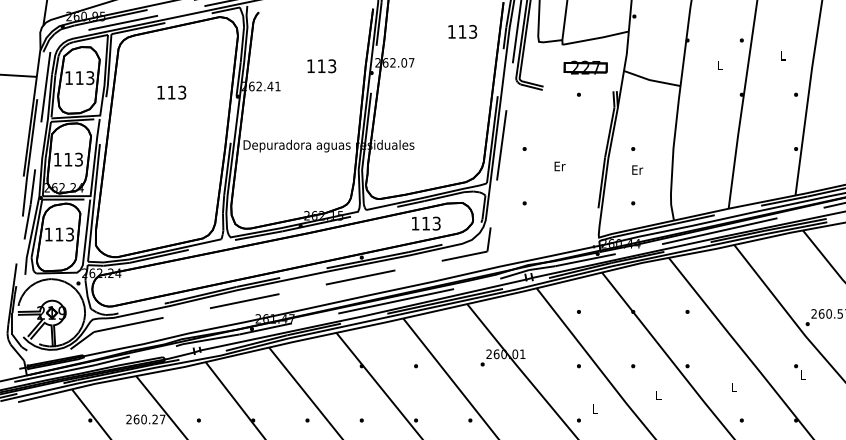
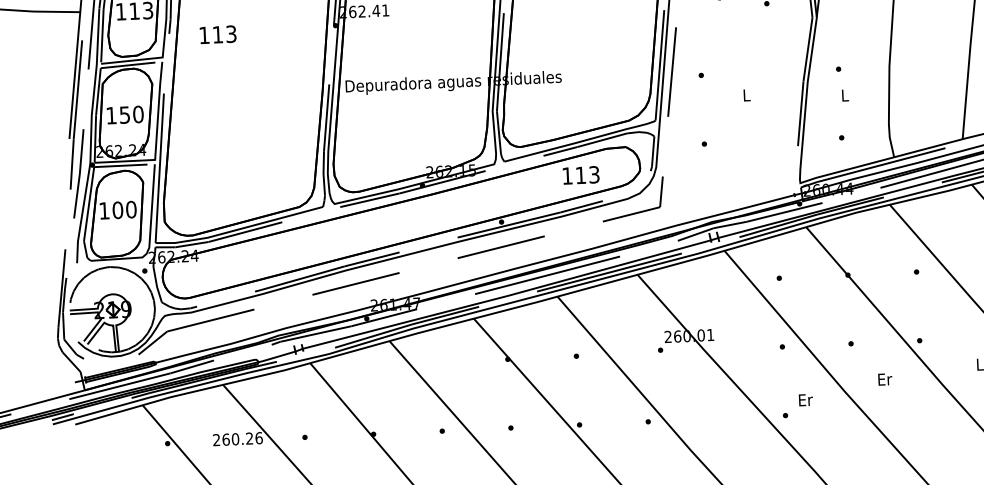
text: (171, 92) -> (217, 34), moved
text: (73, 159) -> (131, 114), 113 -> 150
text: (559, 166) -> (746, 95), Er -> L
text: (637, 169) -> (845, 94), Er -> L
text: (64, 234) -> (124, 209), 113 -> 100
text: (658, 395) -> (884, 379), L -> Er
text: (595, 408) -> (805, 399), L -> Er
text: (162, 419) -> (258, 438), 260.27 -> 260.26

